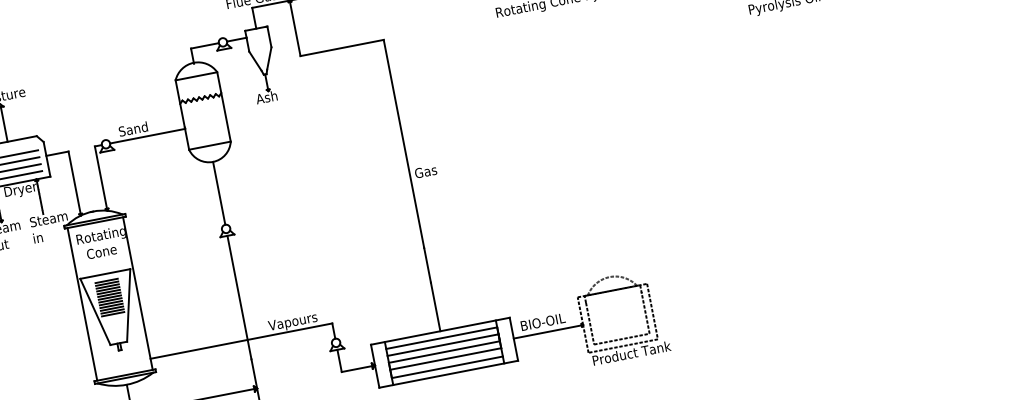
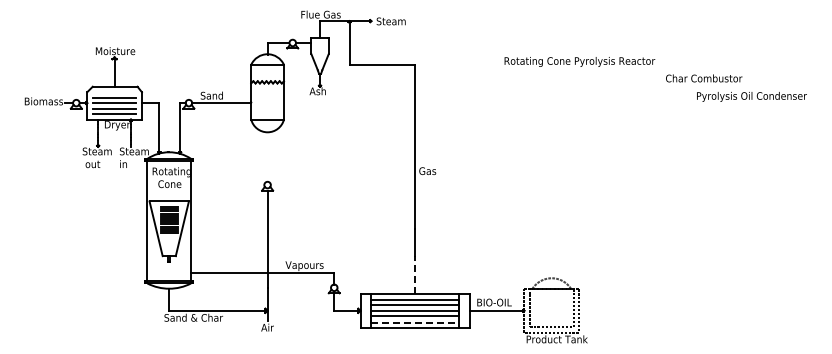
line: (218, 192) -> (267, 156), removed
line: (435, 305) -> (415, 274), solid -> dashed
line: (447, 366) -> (415, 322), solid -> dashed

